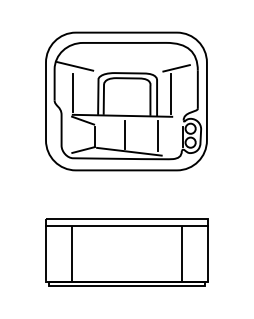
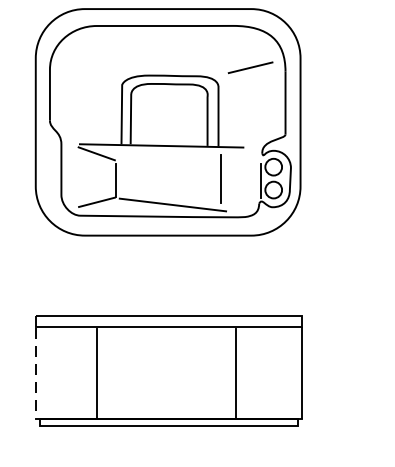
line: (74, 66) -> (82, 64), removed
line: (72, 92) -> (79, 107), removed
line: (170, 93) -> (240, 109), removed
line: (124, 135) -> (164, 178), removed
line: (46, 253) -> (36, 372), solid -> dashed
line: (72, 254) -> (97, 373), moved
line: (181, 254) -> (235, 373), moved

